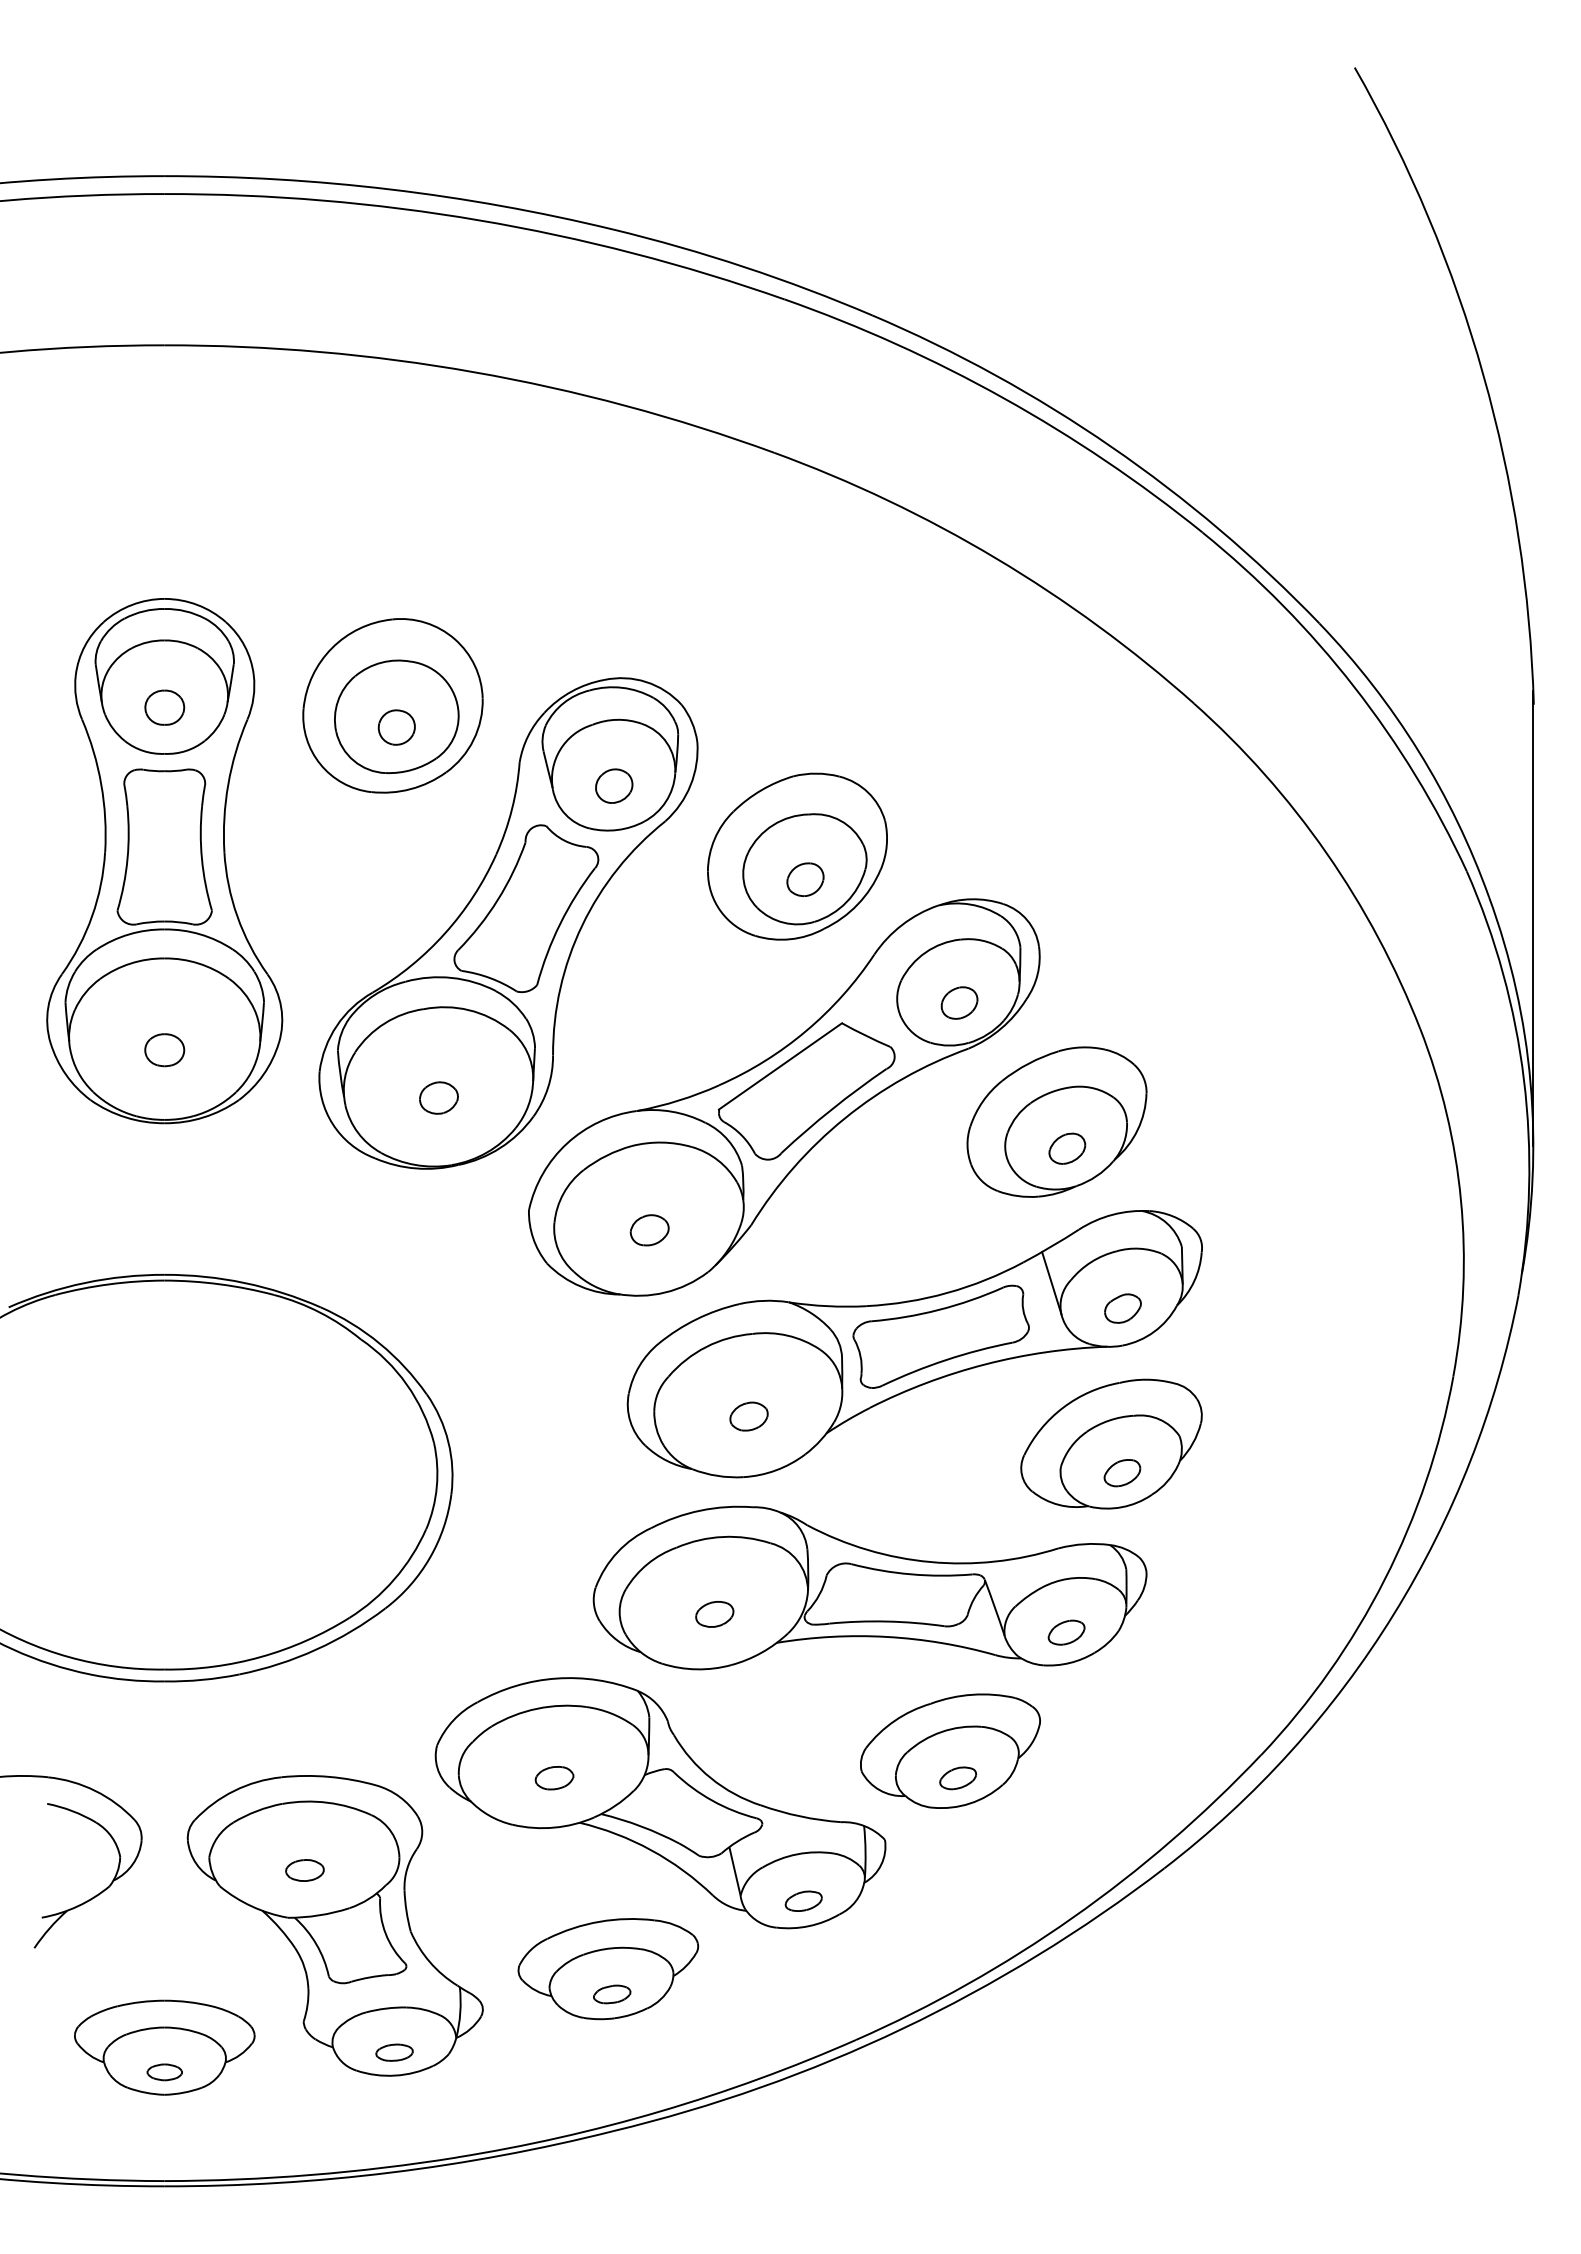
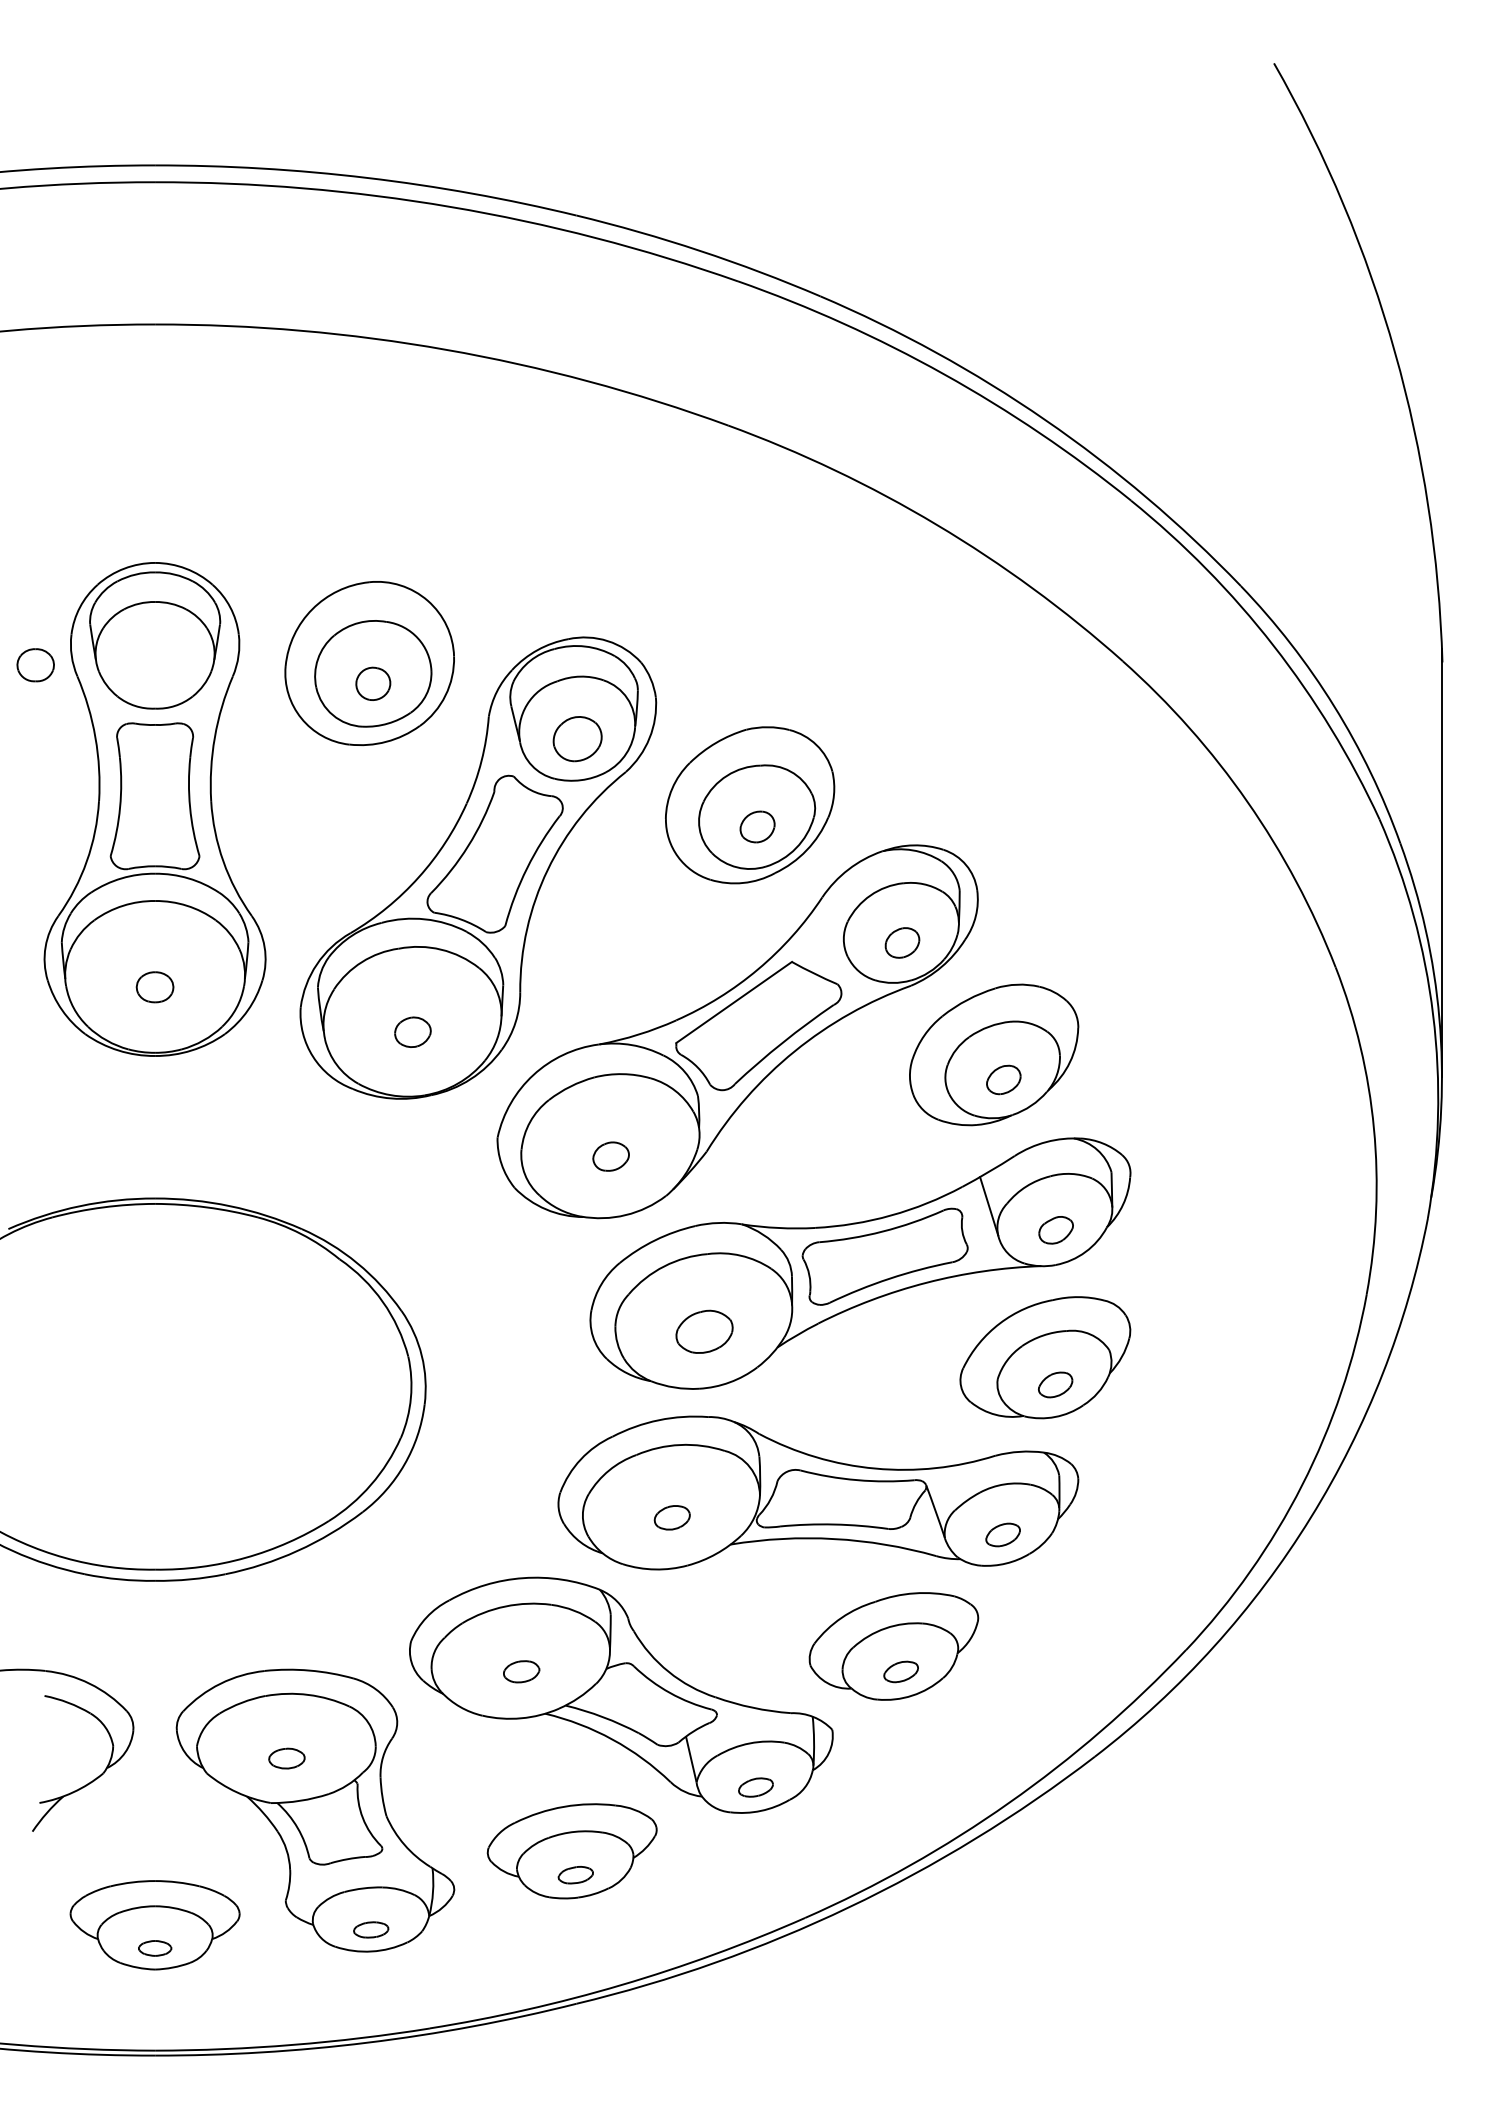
part: (164, 707) -> (35, 665), moved
part: (614, 785) -> (578, 738), size x1.4
part: (748, 1416) -> (704, 1331), size x1.6

